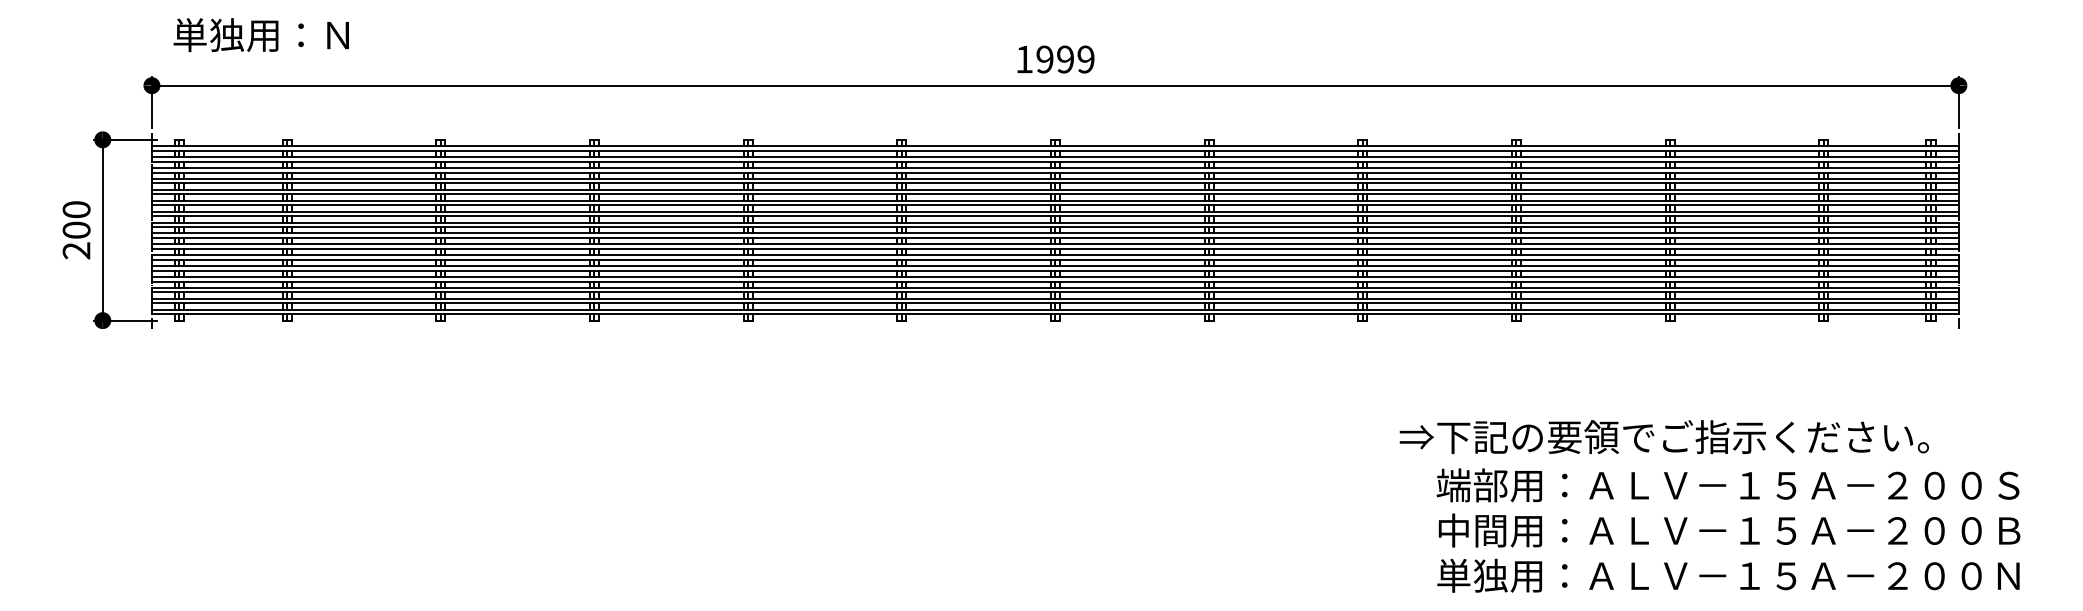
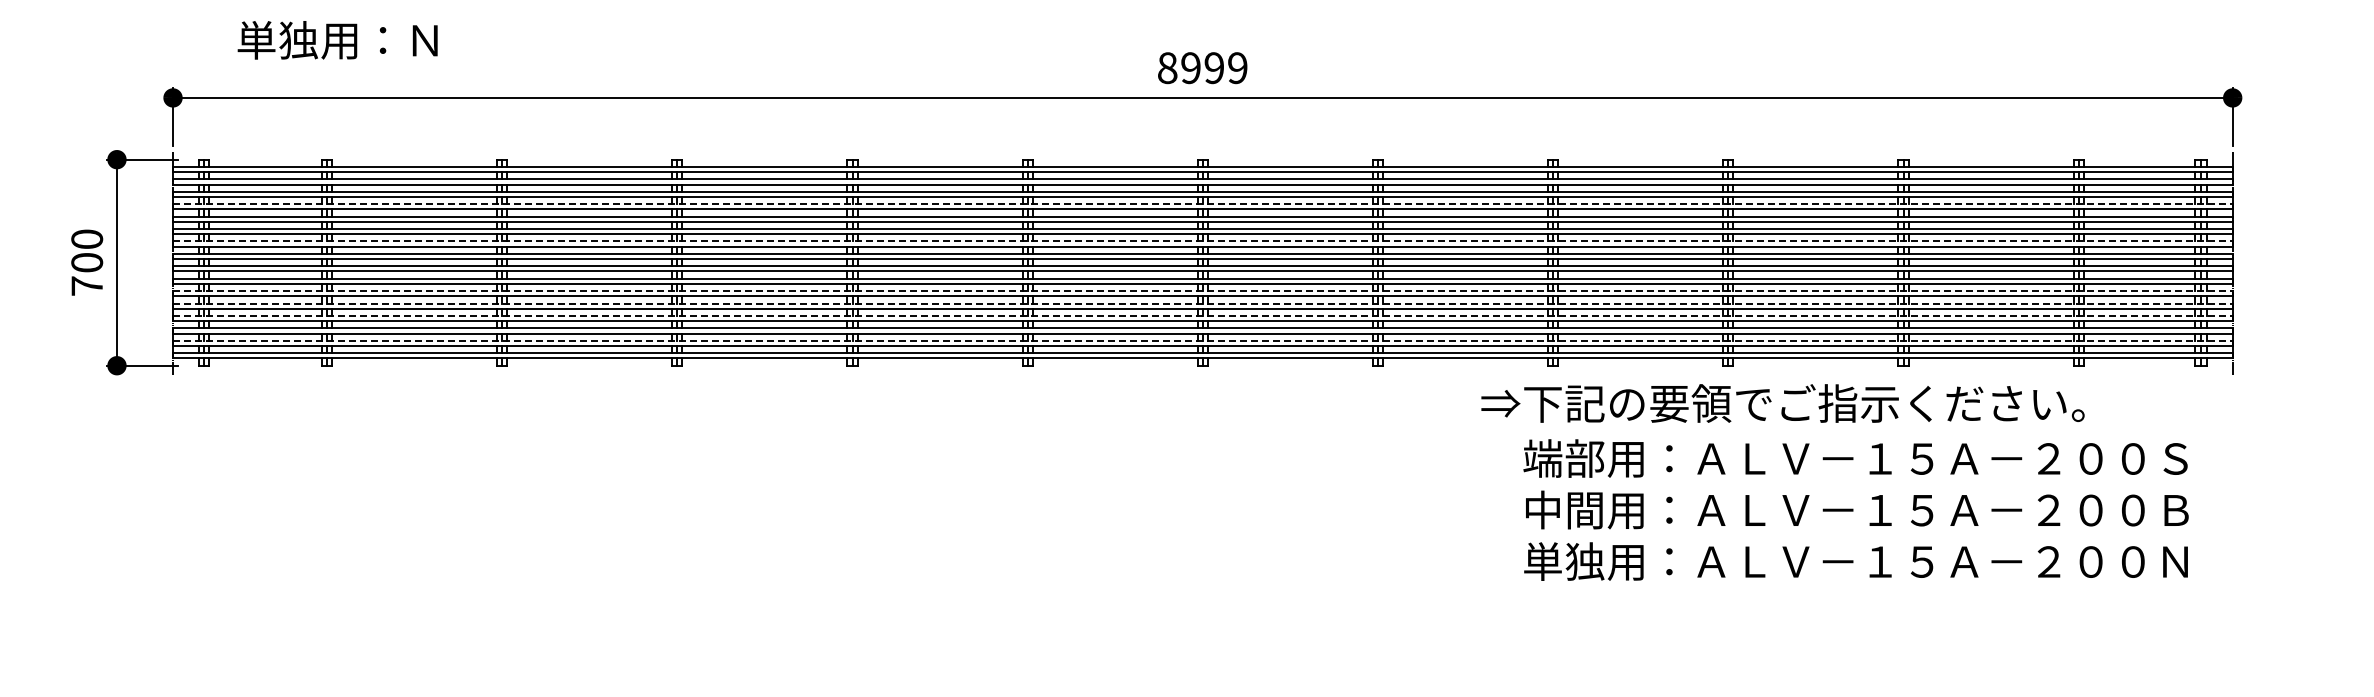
text: (261, 35) -> (337, 40), moved
text: (1024, 59) -> (1167, 68), 1999 -> 8999
line: (1055, 179) -> (1202, 204), solid -> dashed
line: (1055, 211) -> (1202, 241), solid -> dashed
text: (76, 250) -> (86, 285), 200 -> 700
line: (1055, 255) -> (1202, 291), solid -> dashed
line: (1055, 266) -> (1202, 303), solid -> dashed
line: (1055, 277) -> (1202, 316), solid -> dashed
line: (1055, 298) -> (1202, 340), solid -> dashed
text: (1709, 506) -> (1834, 482), moved

